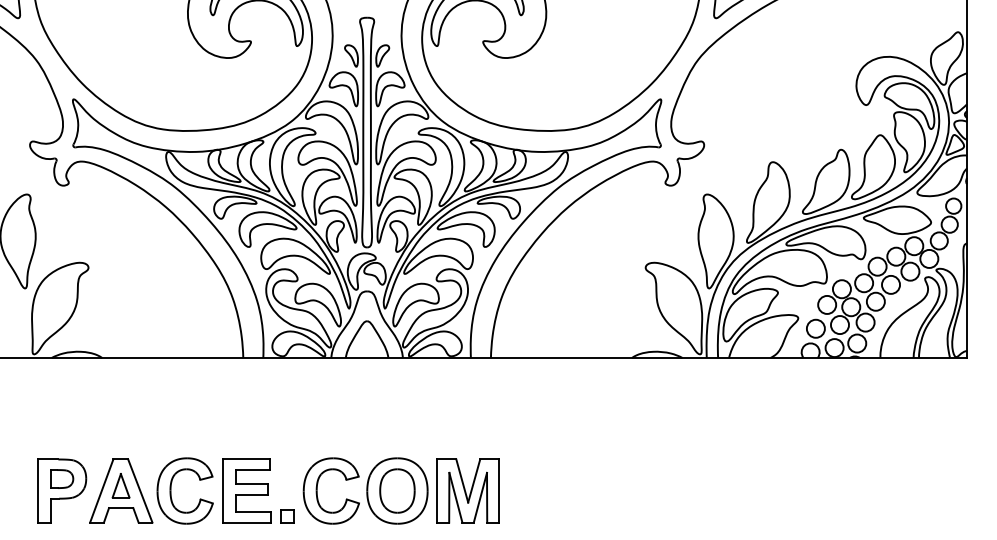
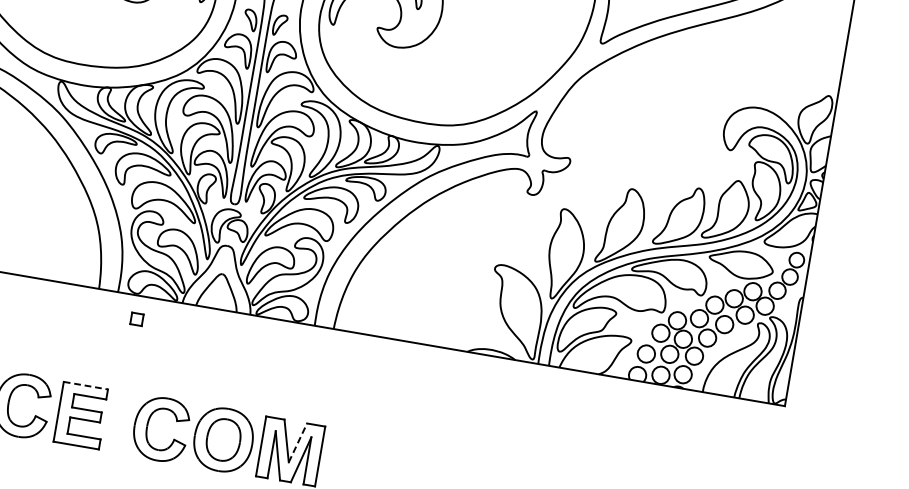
line: (247, 459) -> (86, 385), solid -> dashed
line: (474, 480) -> (298, 442), solid -> dashed
part: (287, 516) -> (136, 319), moved

